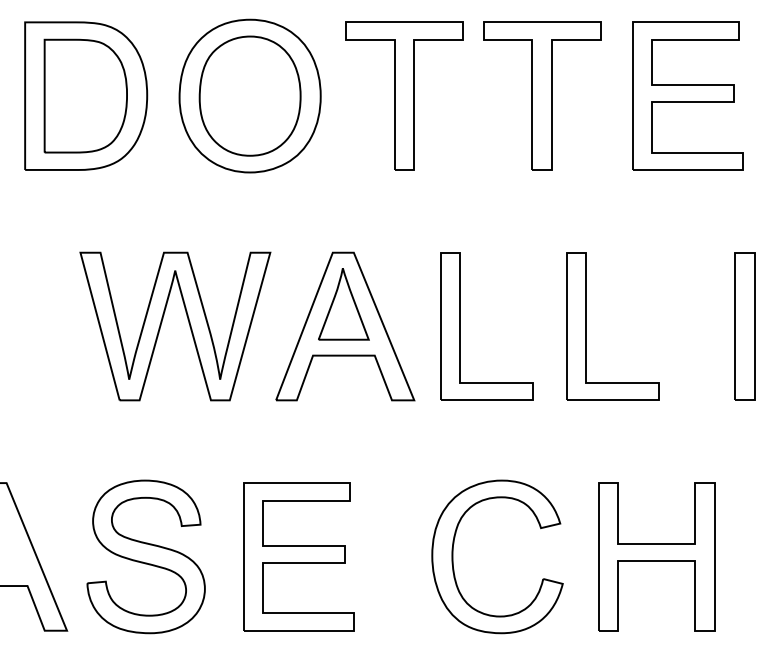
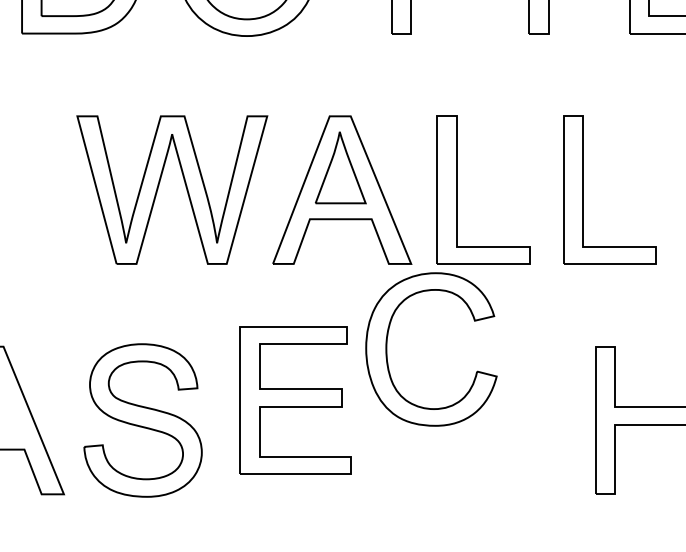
part: (298, 556) -> (295, 400), moved
part: (453, 556) -> (387, 349), moved

